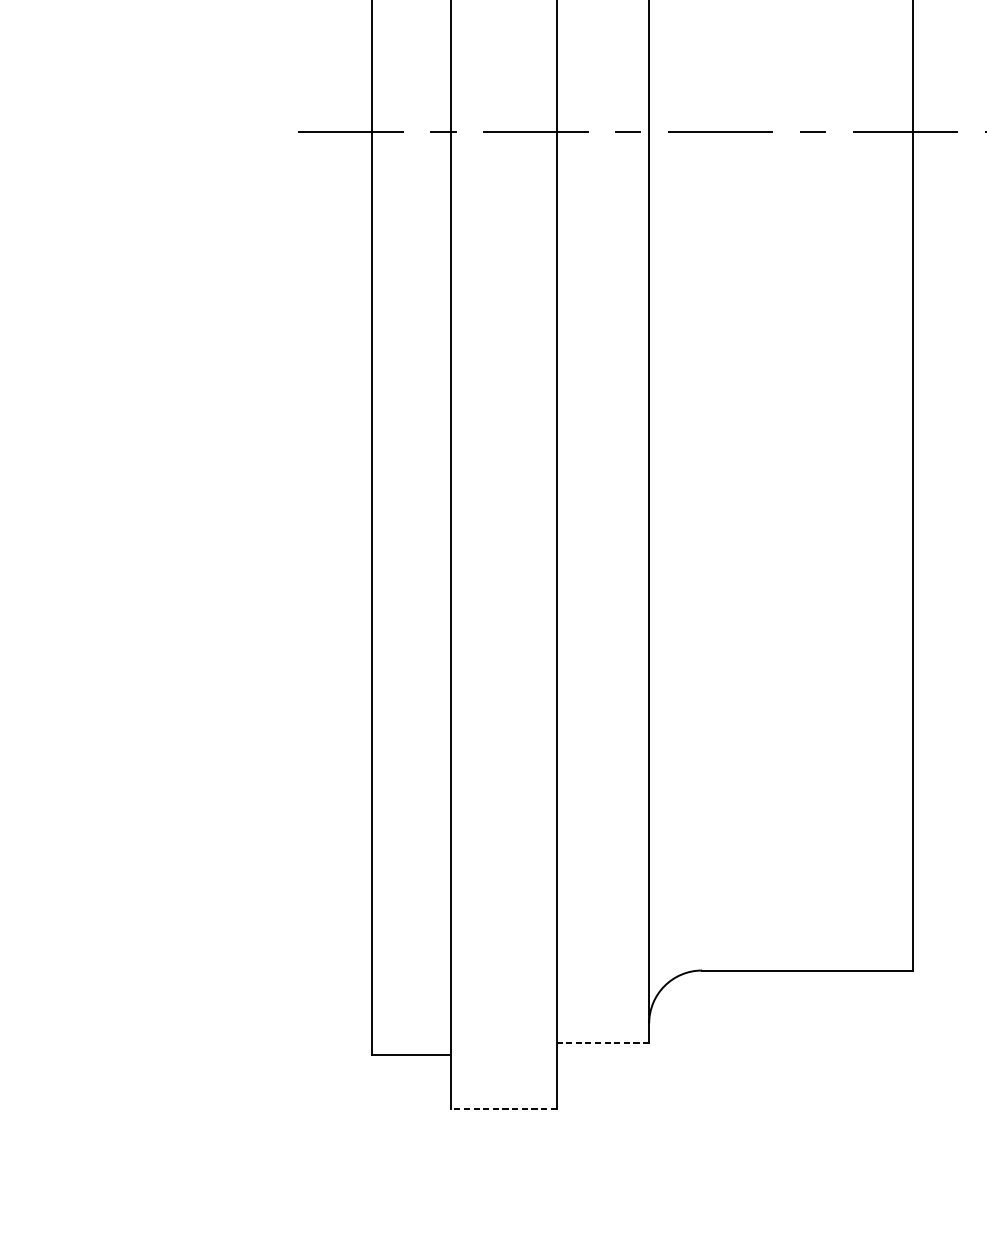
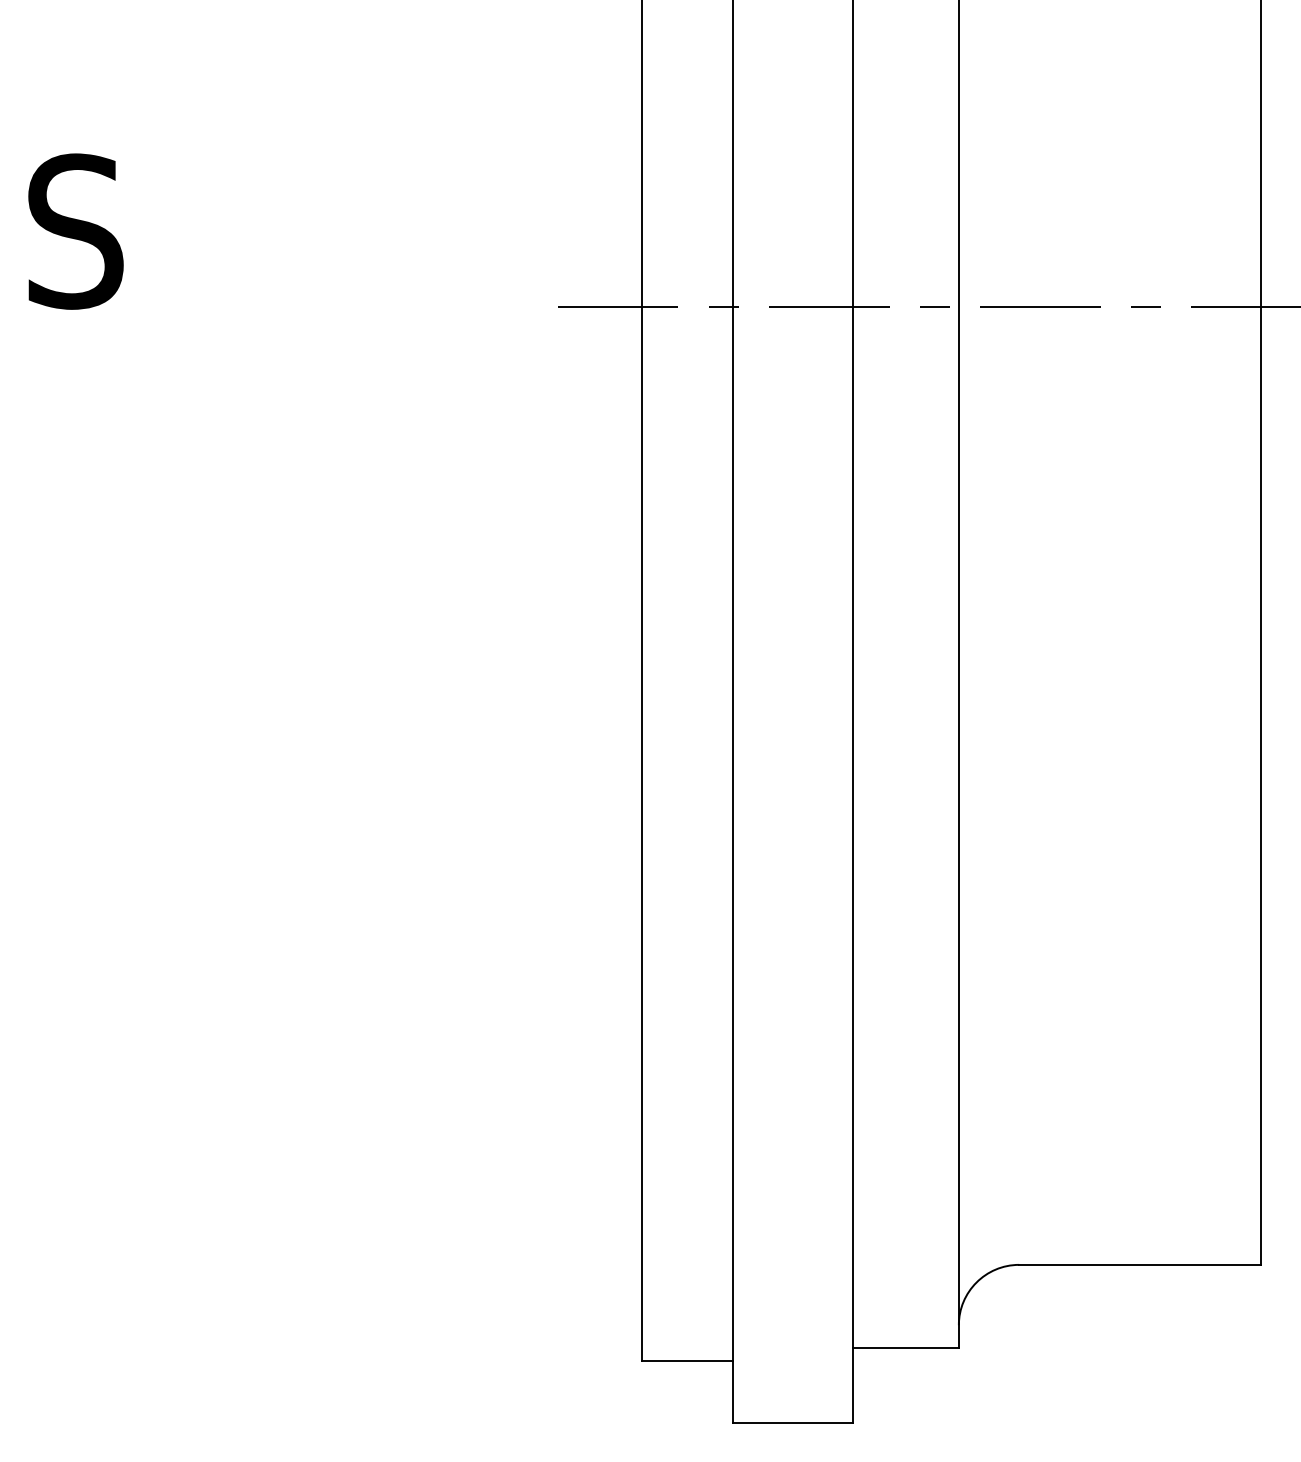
line: (603, 1042) -> (906, 1347), dashed -> solid
line: (503, 1109) -> (792, 1423), dashed -> solid

